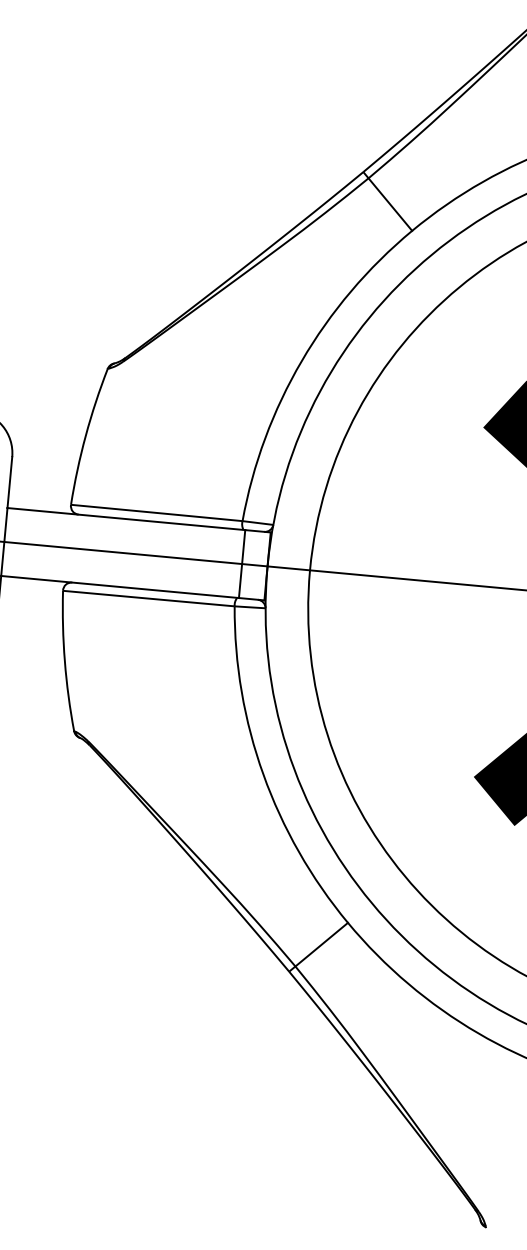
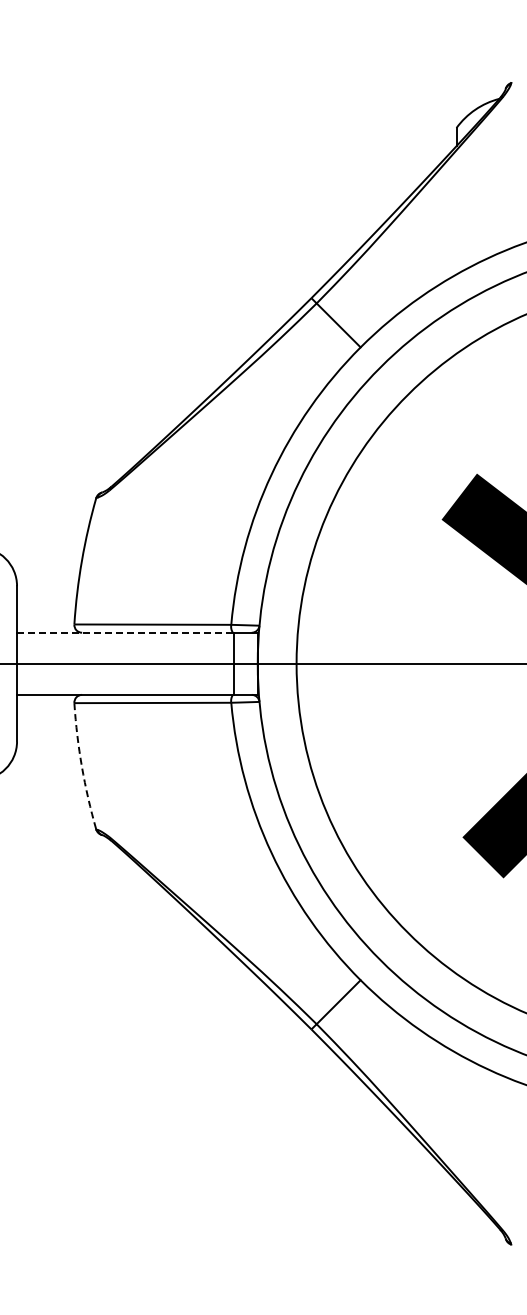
line: (126, 518) -> (125, 632), solid -> dashed
arc: (64, 660) -> (81, 766), solid -> dashed

